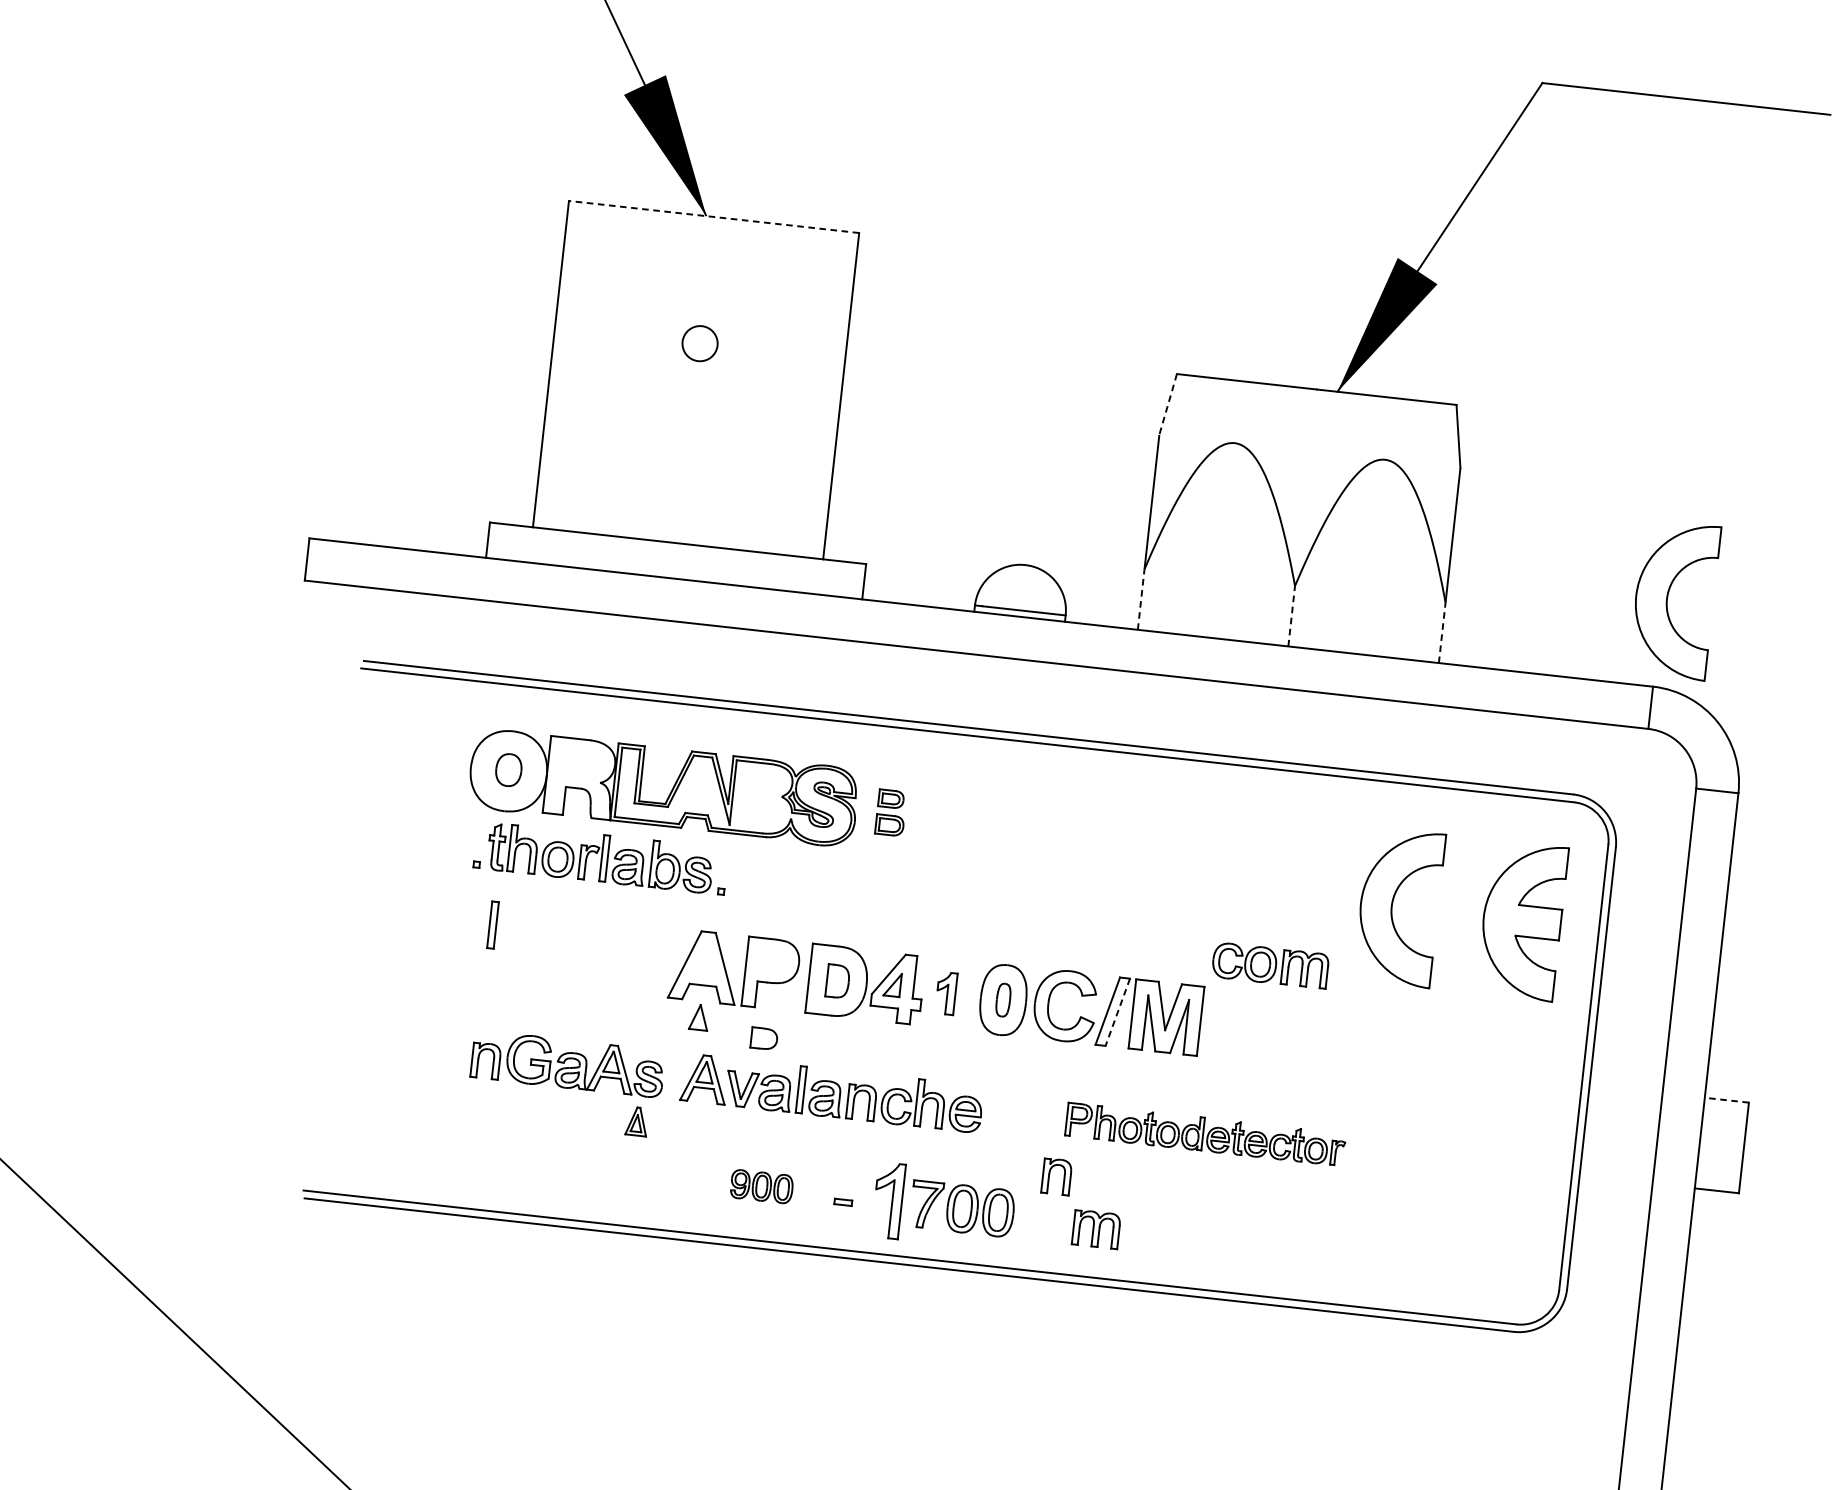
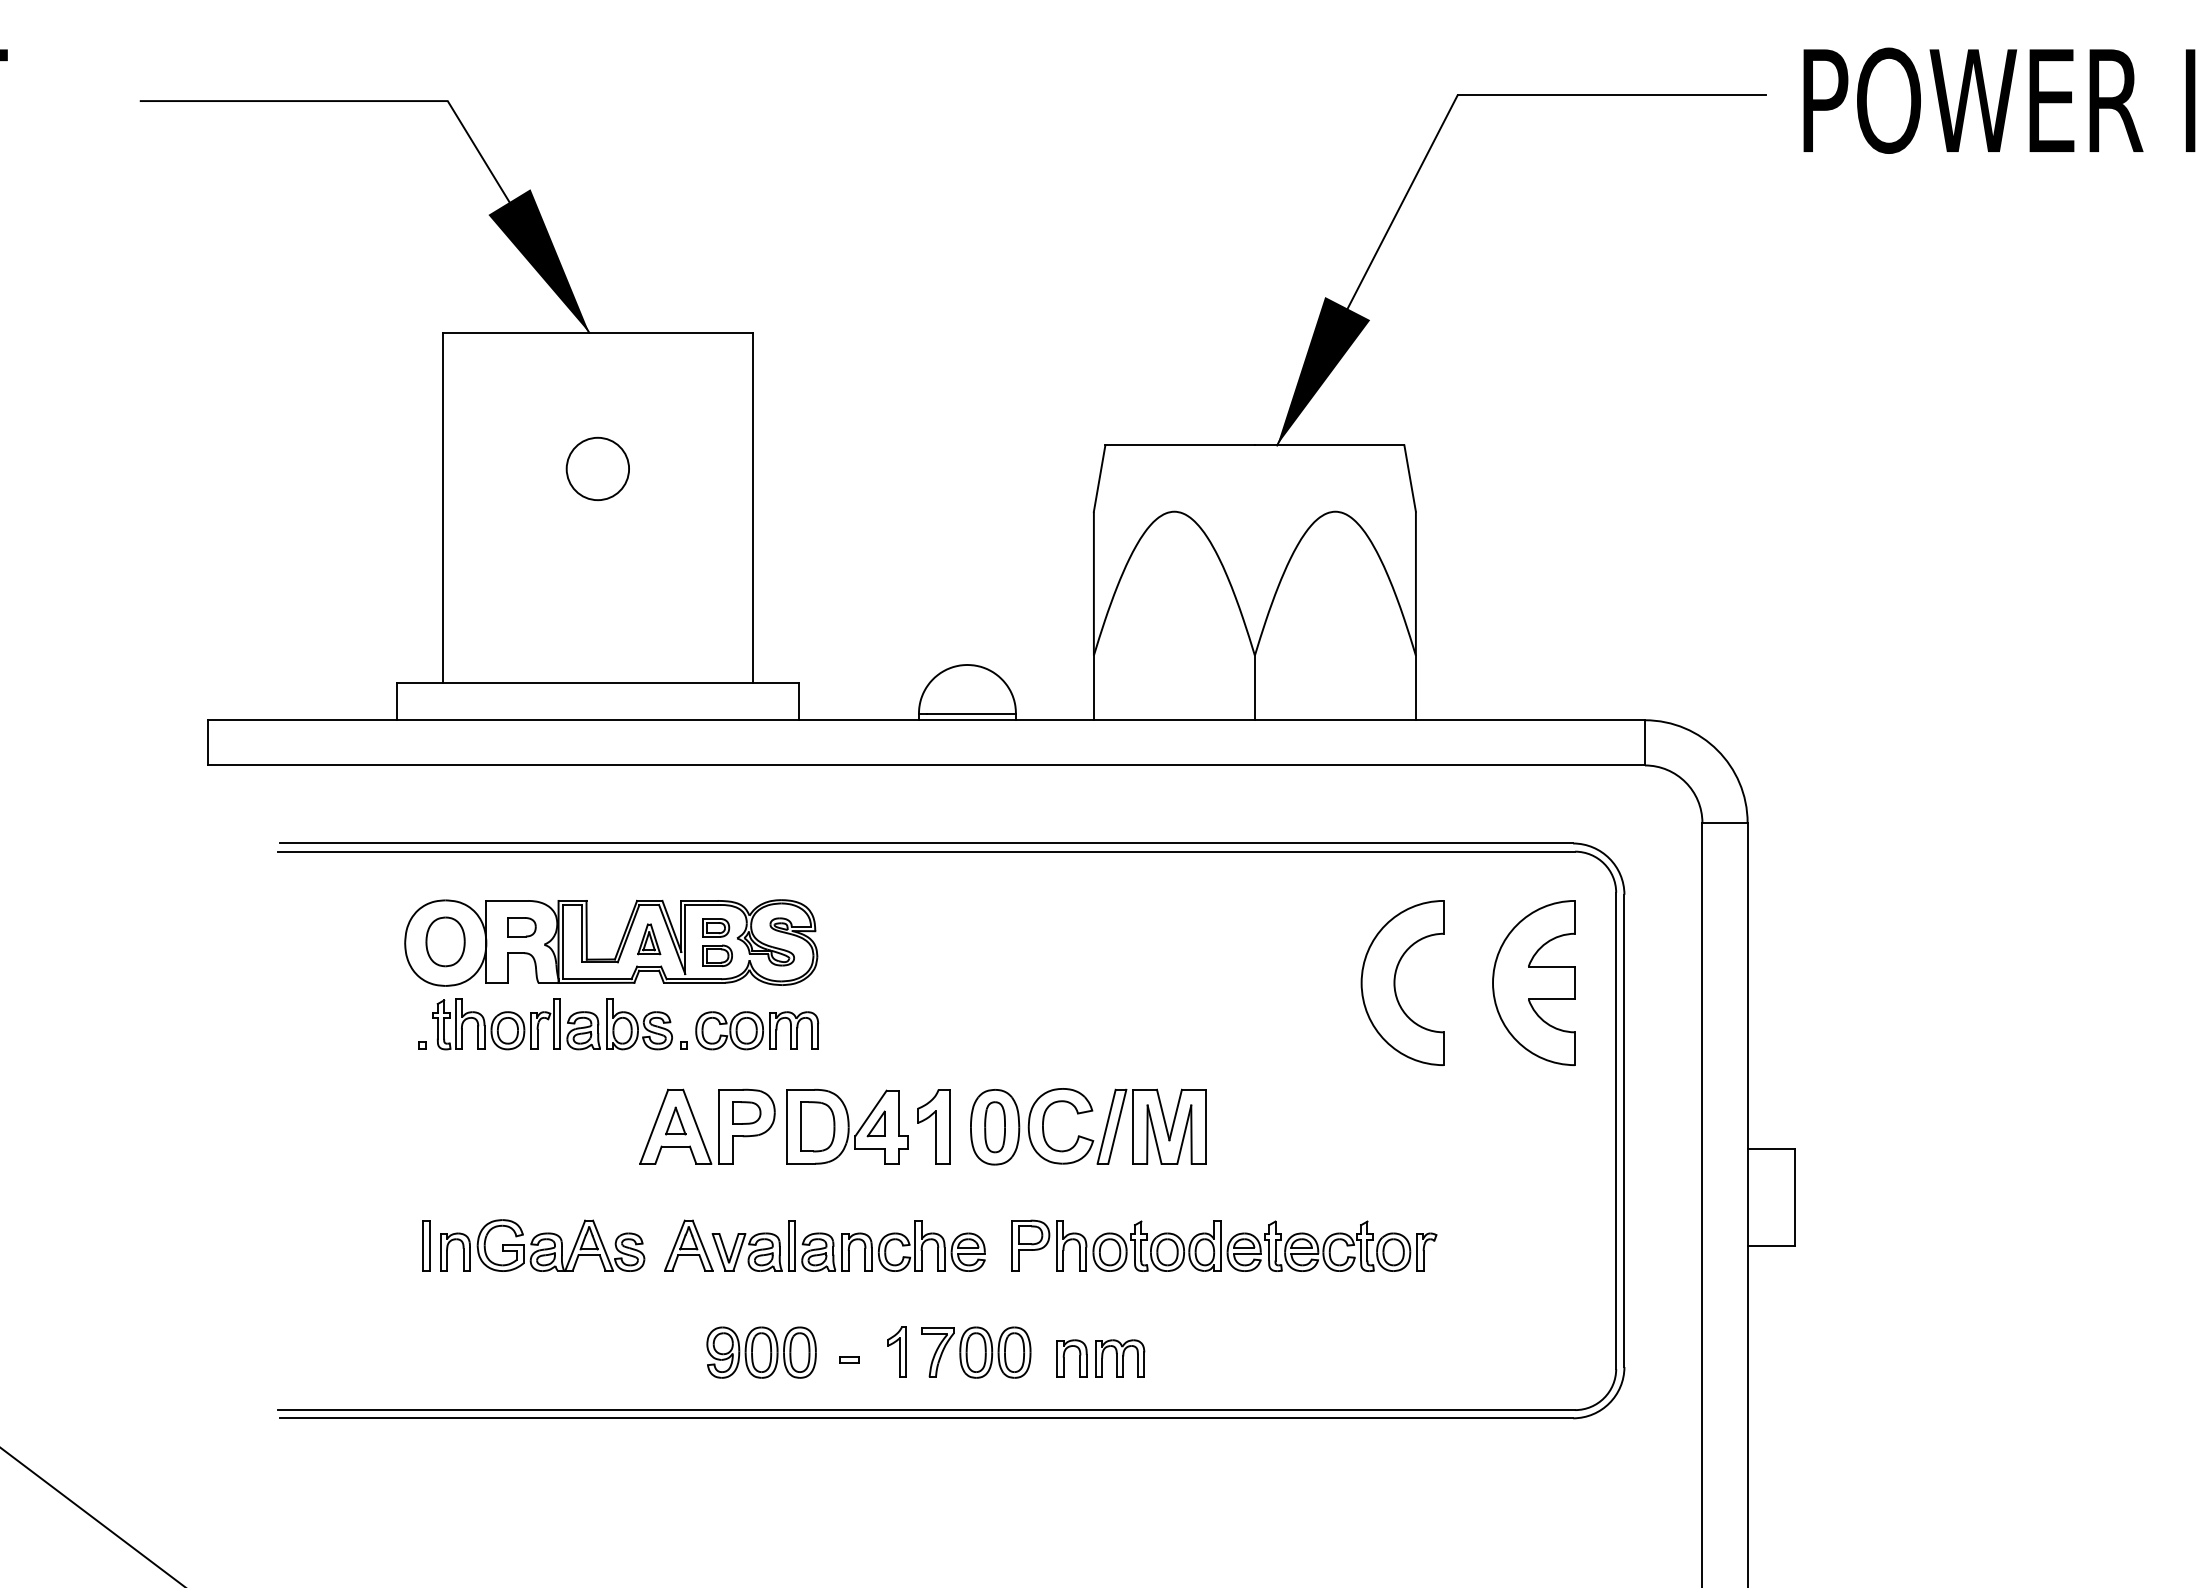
line: (713, 216) -> (597, 333), dashed -> solid
circle: (699, 343) -> (597, 468), size x1.67
line: (1168, 404) -> (1099, 478), dashed -> solid
part: (1668, 598) -> (1650, 625), removed
line: (1140, 599) -> (1093, 687), dashed -> solid
line: (1291, 615) -> (1254, 687), dashed -> solid
line: (1441, 632) -> (1415, 687), dashed -> solid
part: (581, 764) -> (521, 927), added
part: (508, 769) -> (445, 941), size x1.43
part: (891, 812) -> (717, 942), moved
part: (492, 925) -> (426, 1245), moved
part: (1270, 965) -> (757, 1030), moved
part: (837, 981) -> (817, 1126), size x1.43
part: (945, 993) -> (933, 1126), size x1.67
part: (1002, 1000) -> (994, 1127), size x1.43
line: (1117, 1012) -> (1117, 1127), dashed -> solid
part: (699, 1016) -> (675, 1120), moved
part: (764, 1038) -> (746, 1112), moved
line: (1727, 1100) -> (1771, 1148), dashed -> solid
part: (637, 1121) -> (649, 939), moved
part: (1205, 1134) -> (1224, 1245), size x1.43
part: (1049, 1175) -> (1064, 1358), moved
part: (761, 1186) -> (761, 1352), size x1.67
part: (888, 1199) -> (896, 1351), size x0.62

